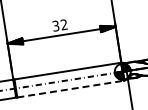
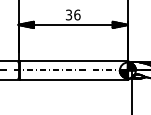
text: (64, 24) -> (77, 14), 32 -> 36
line: (71, 88) -> (74, 79), dashed -> solid

